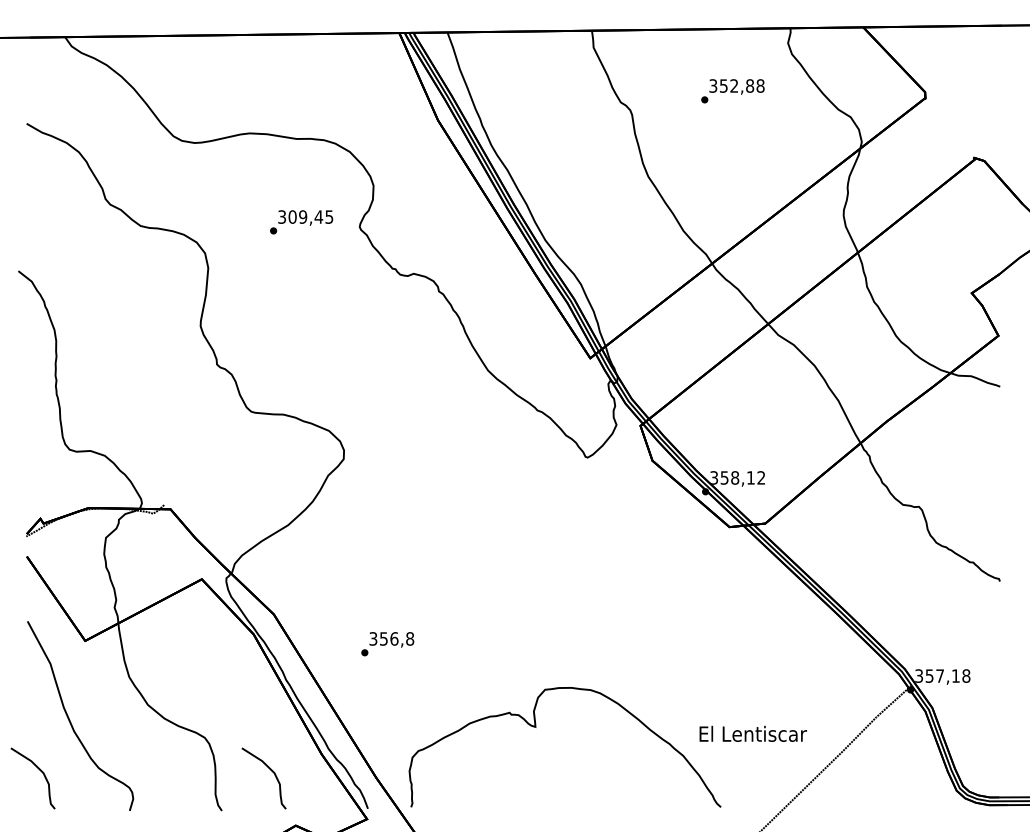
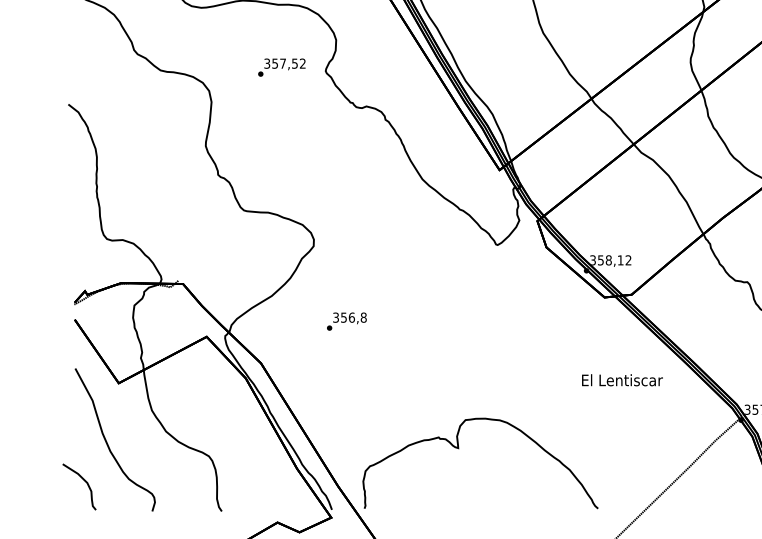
text: (310, 216) -> (288, 63), 309,45 -> 357,52
text: (387, 644) -> (346, 321), moved
text: (752, 733) -> (621, 379), moved
part: (270, 770) -> (258, 480), removed

